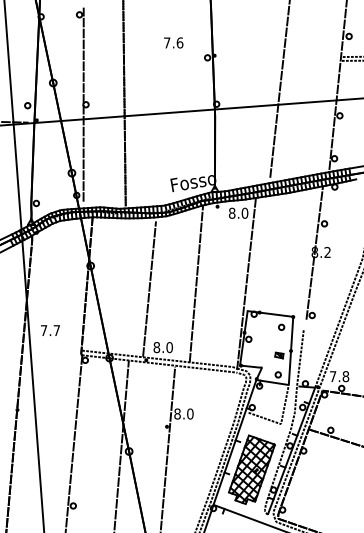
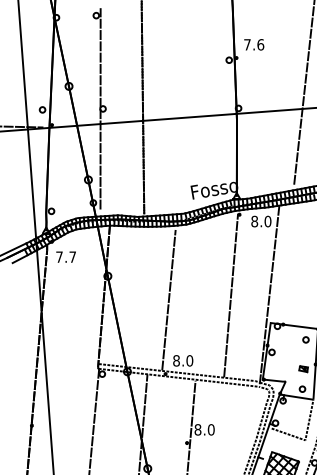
text: (173, 42) -> (253, 44), moved
line: (196, 283) -> (231, 295), moved
text: (50, 330) -> (66, 257), moved

